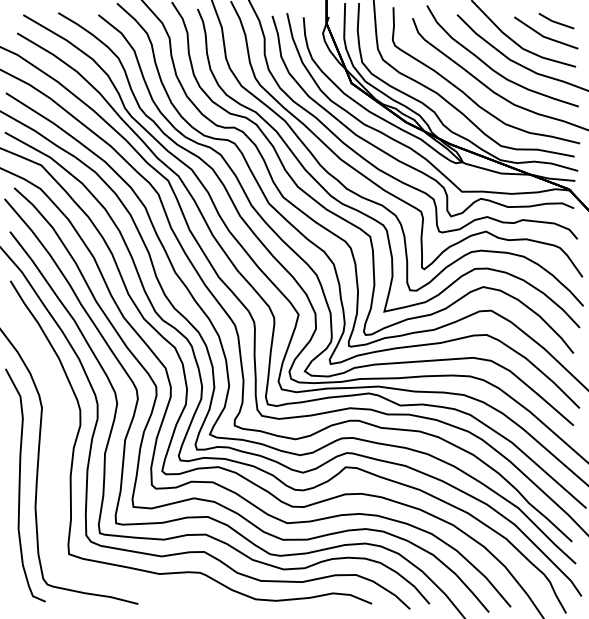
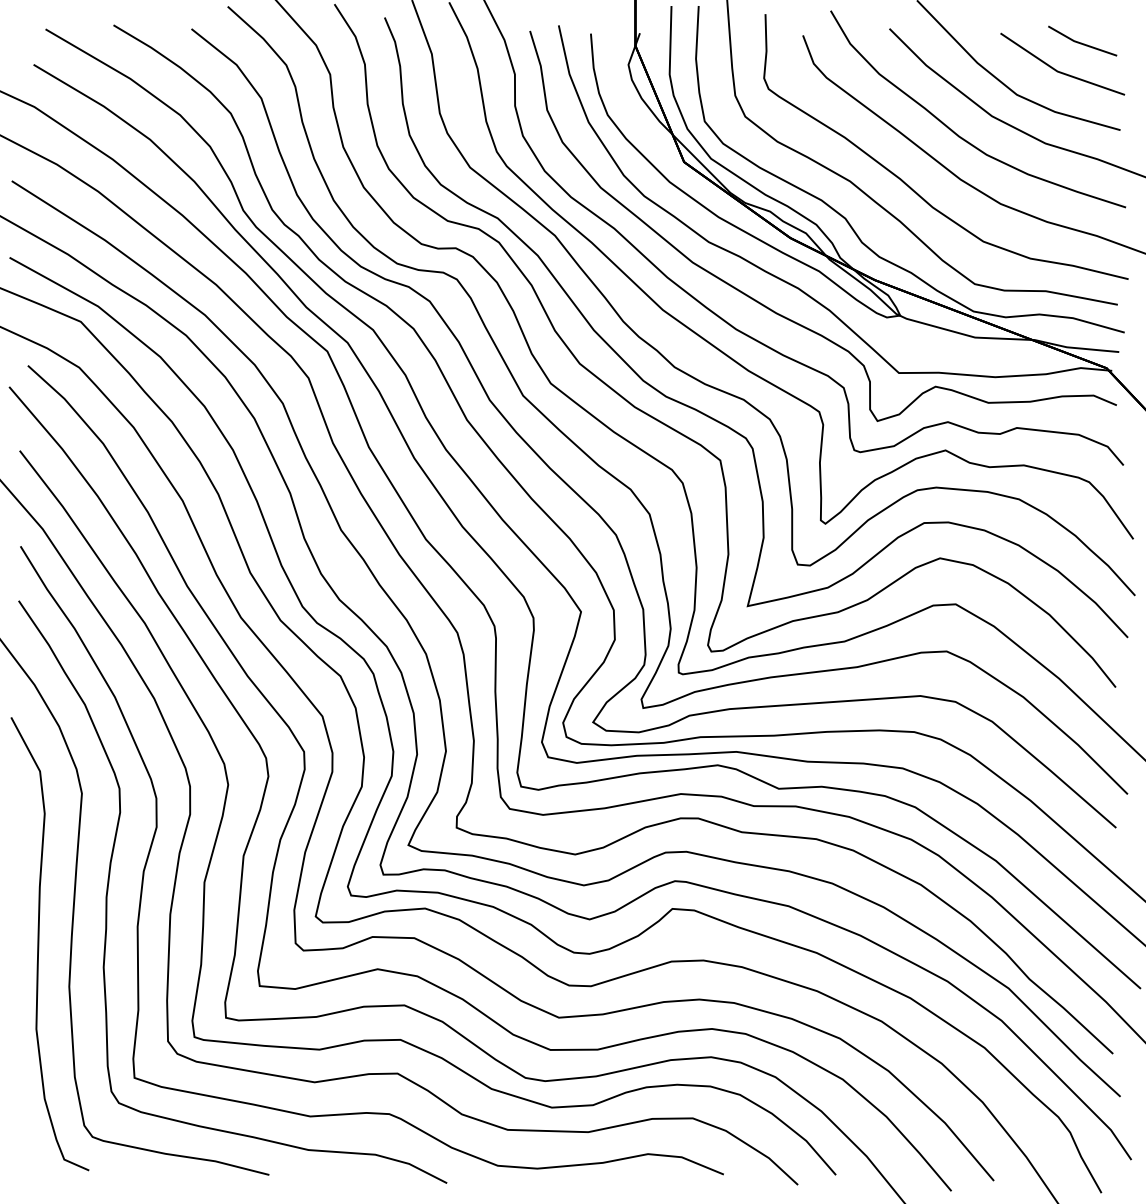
part: (57, 448) -> (112, 872), added

